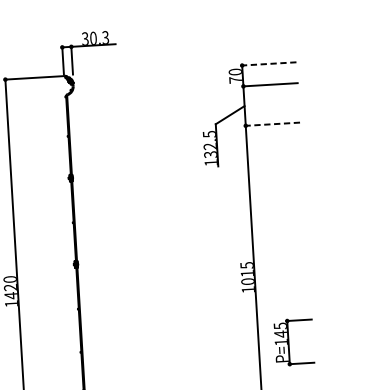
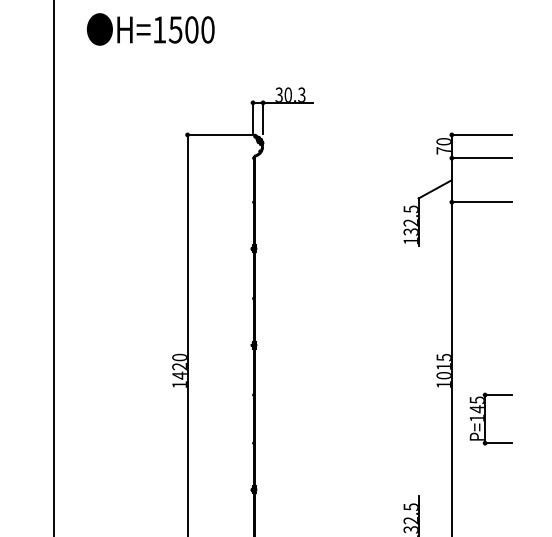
line: (268, 63) -> (481, 134), dashed -> solid
line: (272, 124) -> (481, 202), dashed -> solid
part: (293, 341) -> (490, 418), moved

